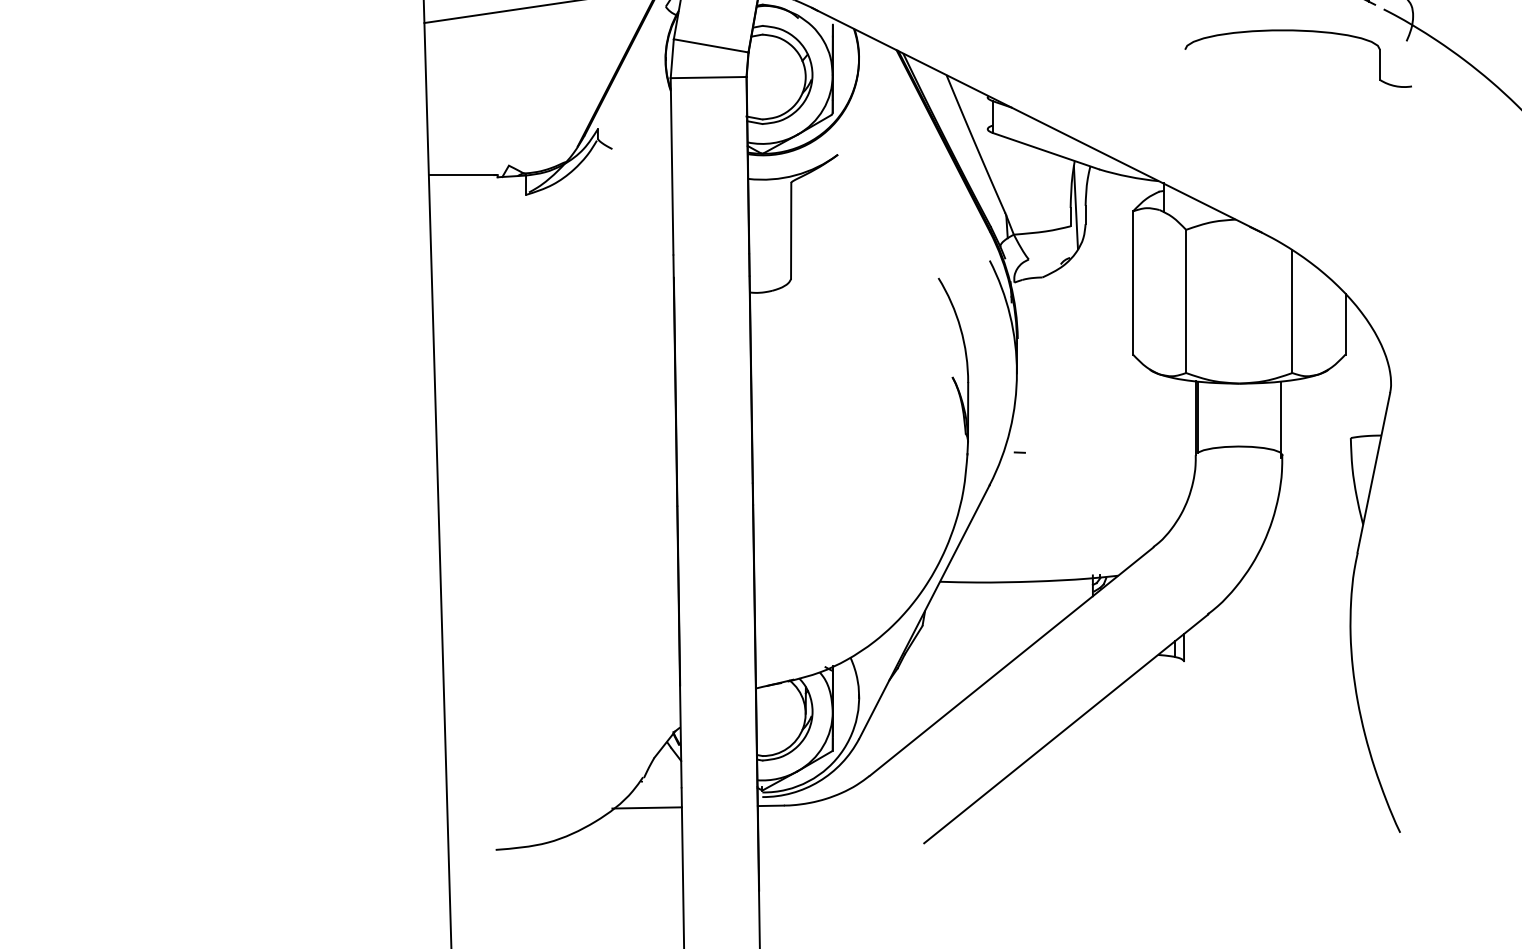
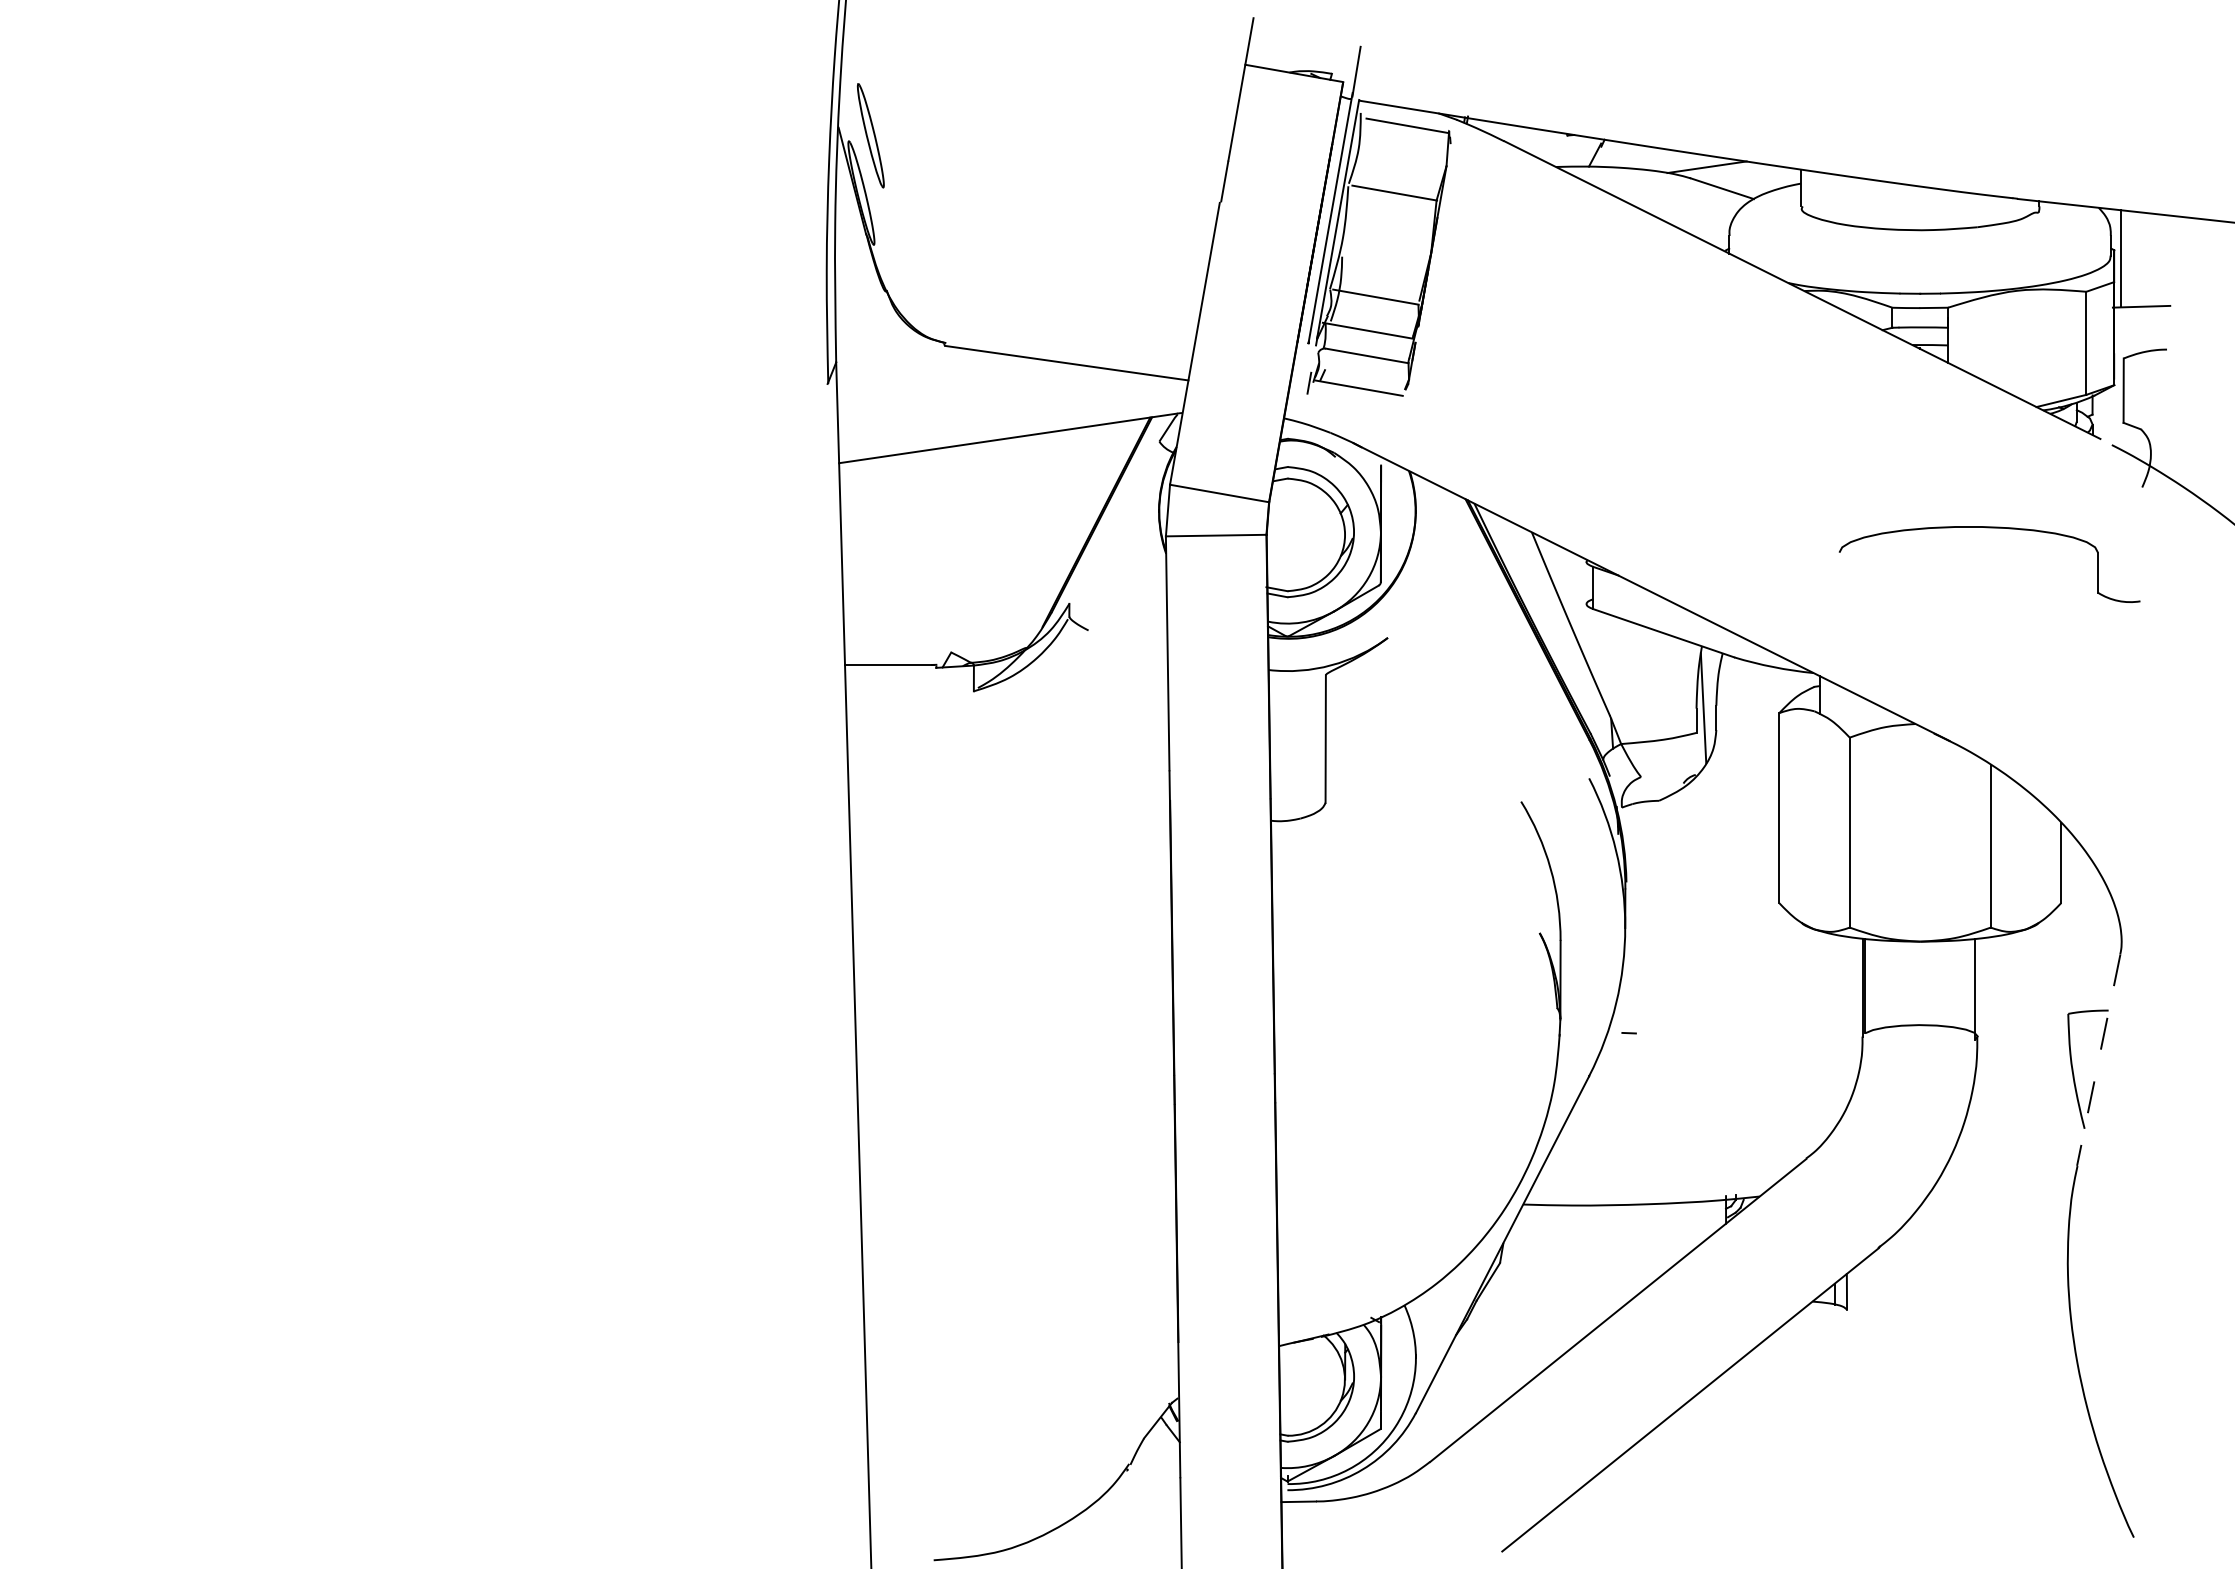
part: (1298, 31) -> (1989, 528), moved
line: (1373, 473) -> (2098, 1060), solid -> dashed
line: (647, 807) -> (1134, 1504), removed

